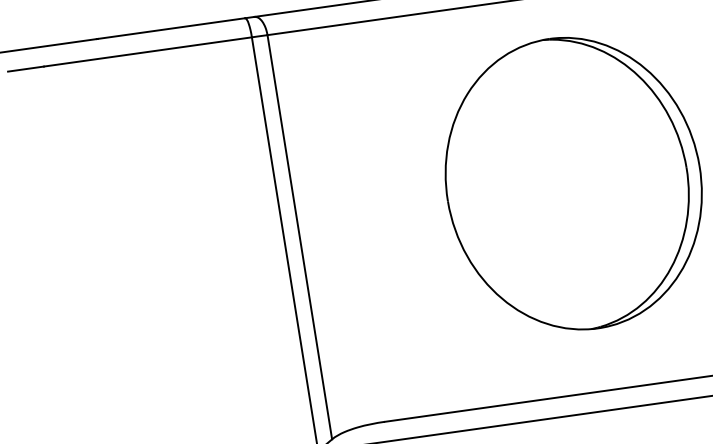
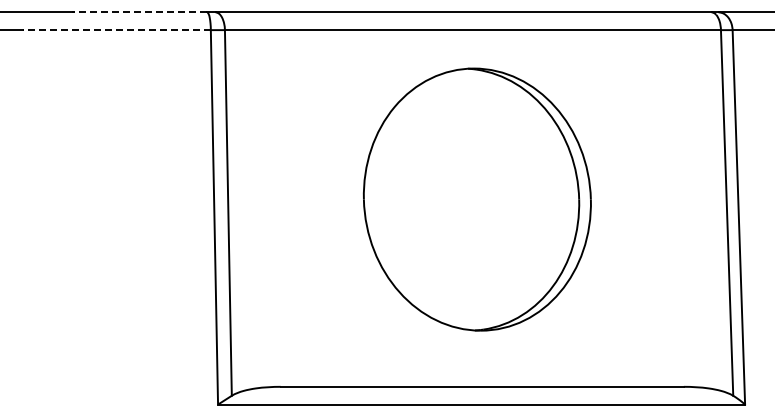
line: (171, 28) -> (140, 12), solid -> dashed
line: (148, 52) -> (117, 30), solid -> dashed

